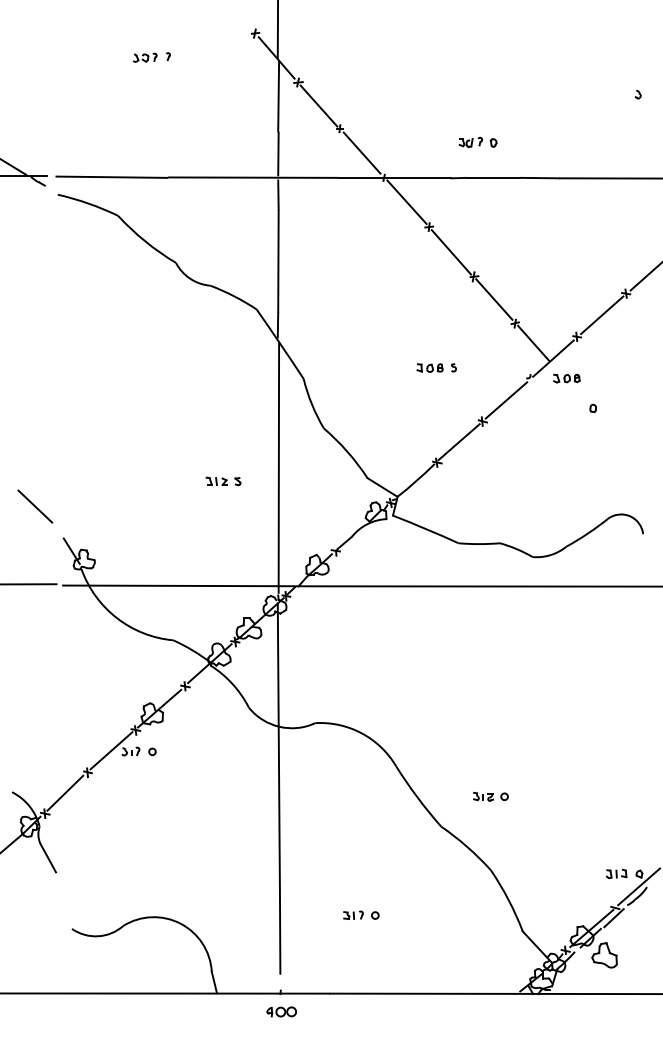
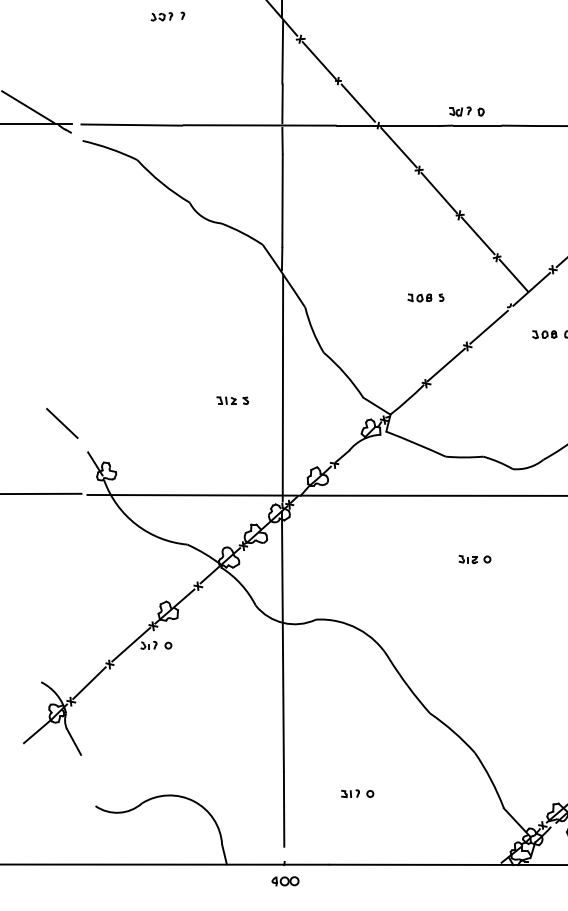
part: (477, 142) -> (466, 111), moved
part: (566, 378) -> (544, 334), moved
part: (490, 796) -> (474, 559), moved

